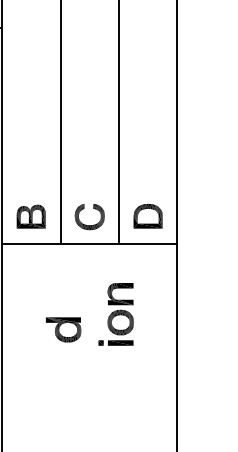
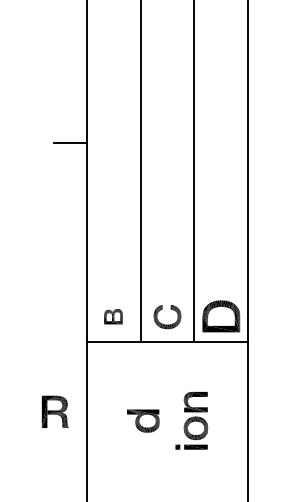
part: (31, 216) -> (113, 316), size x0.7
part: (147, 216) -> (220, 316), size x1.4
part: (115, 314) -> (191, 420), moved

